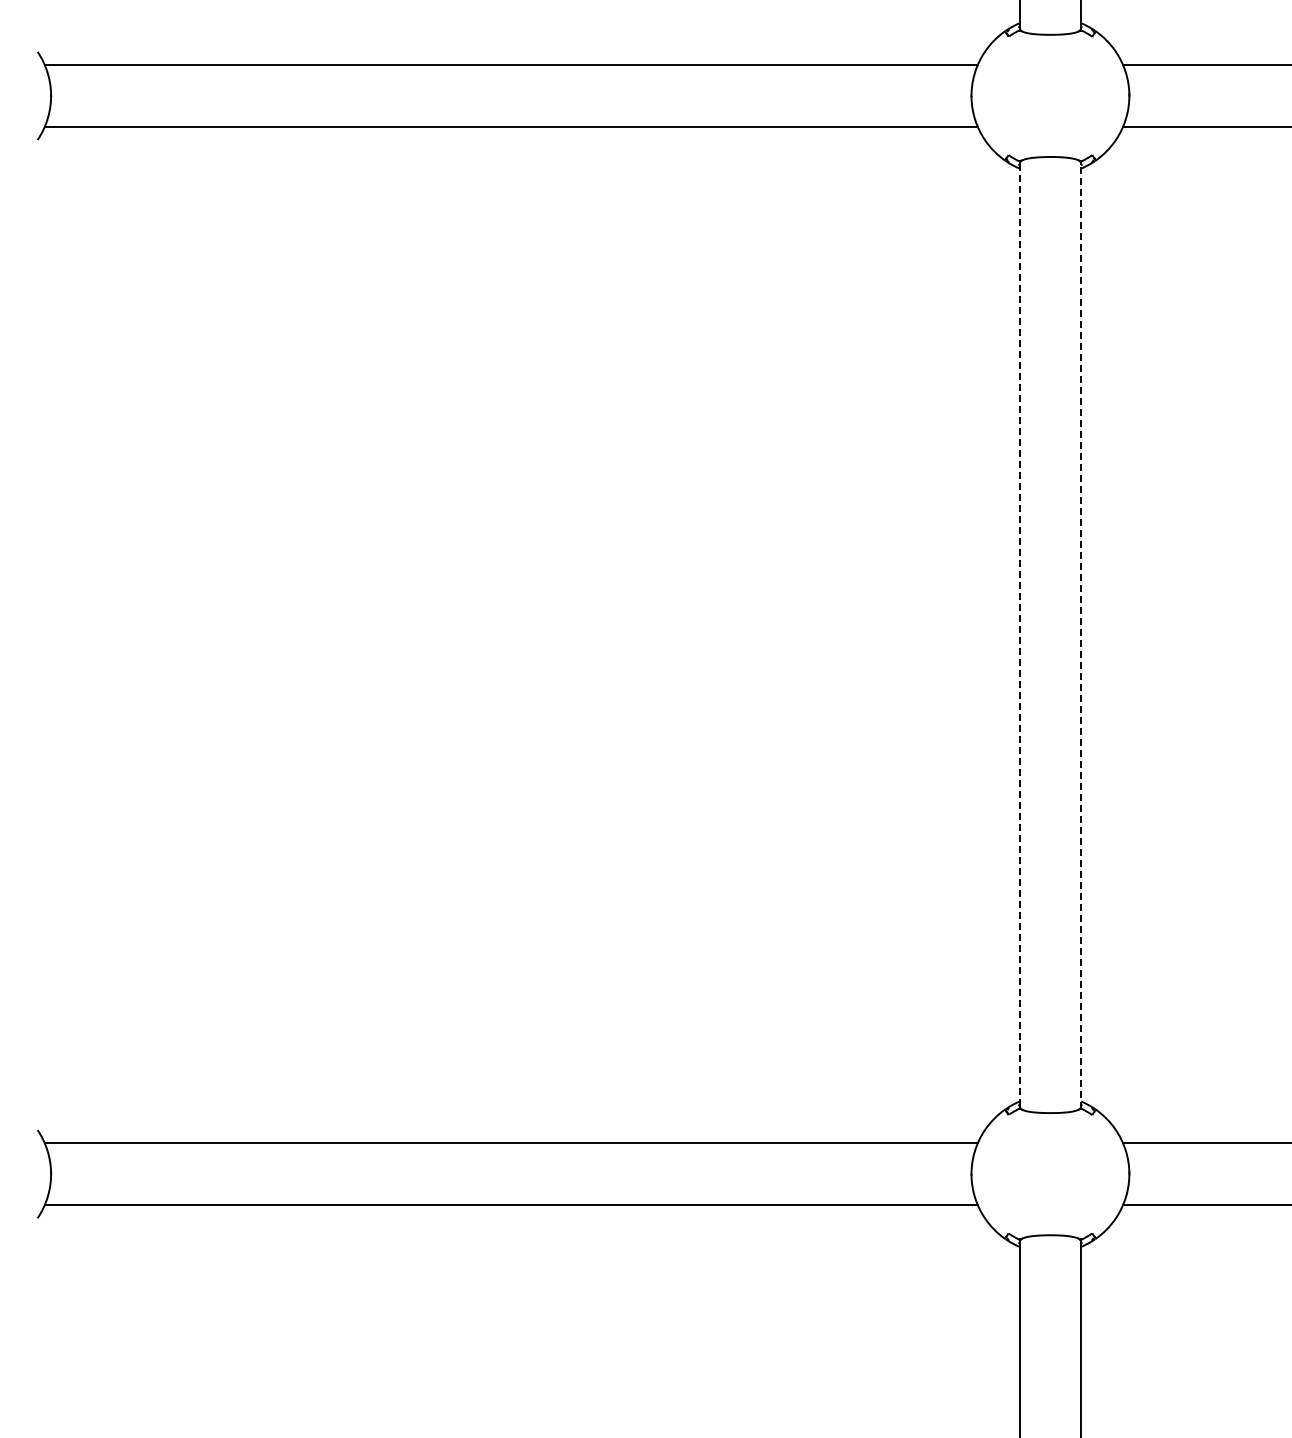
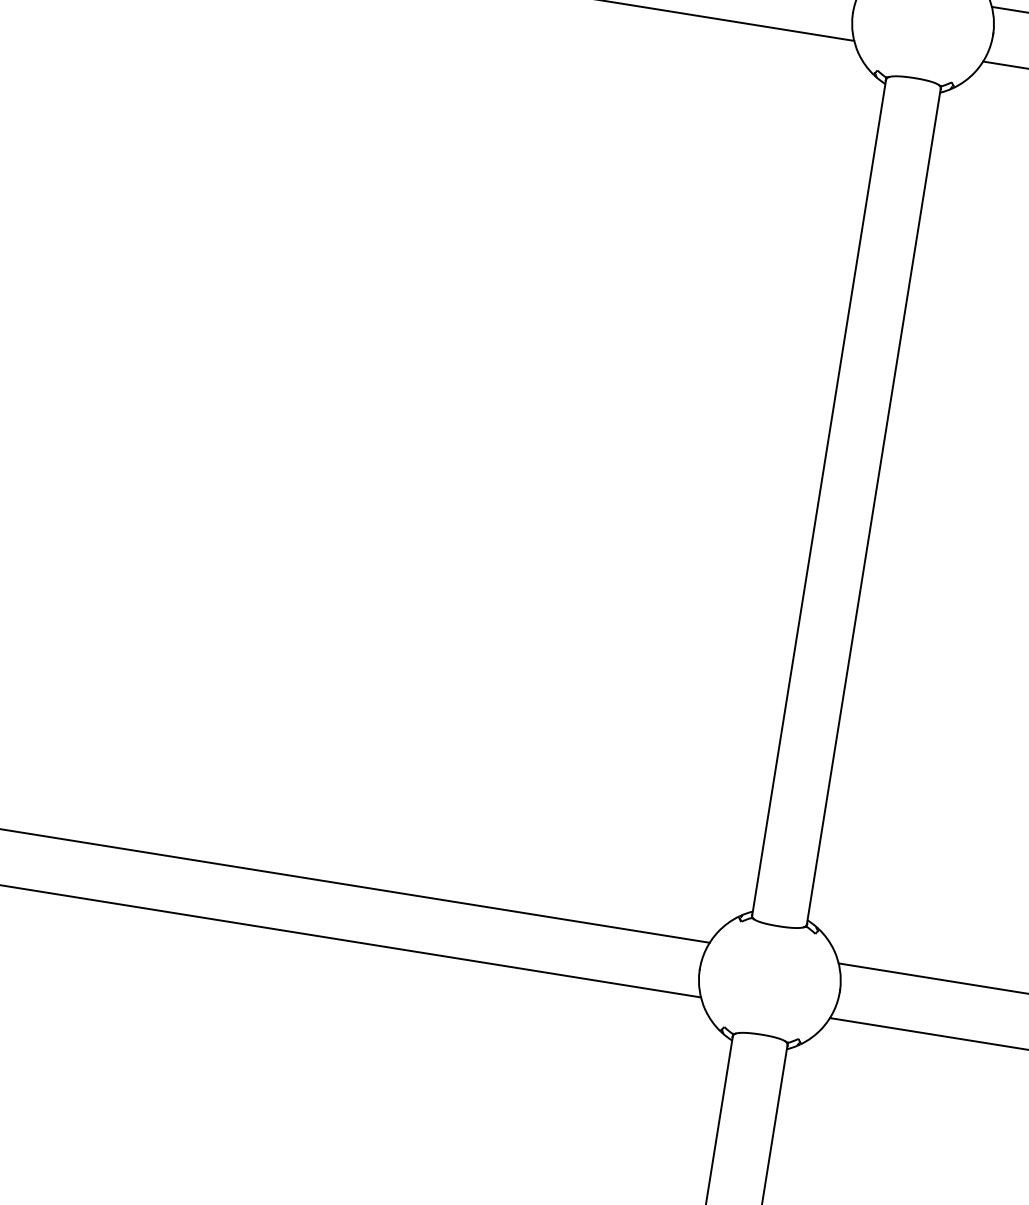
line: (1081, 635) -> (873, 506), dashed -> solid
line: (1019, 636) -> (818, 499), dashed -> solid

